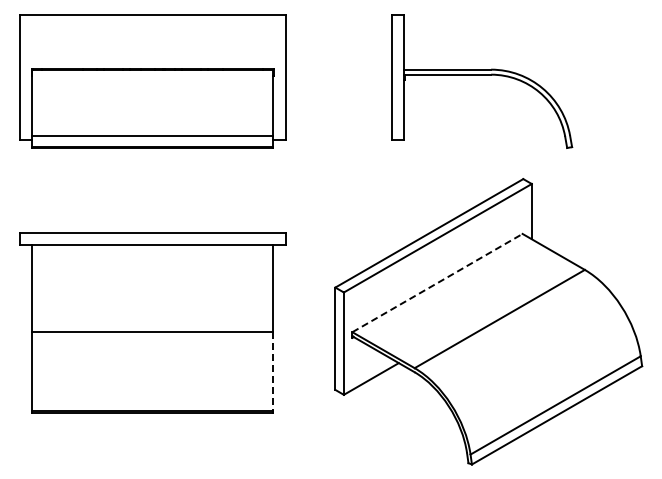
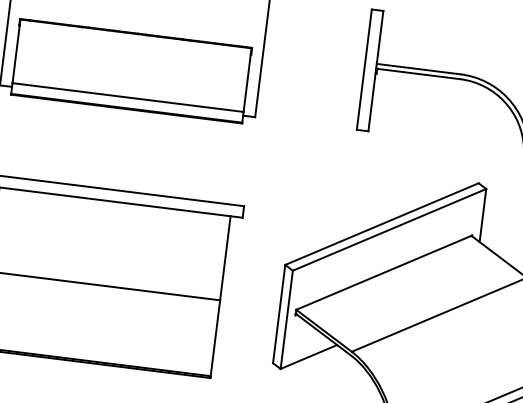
line: (437, 282) -> (383, 272), dashed -> solid
line: (273, 371) -> (215, 338), dashed -> solid

